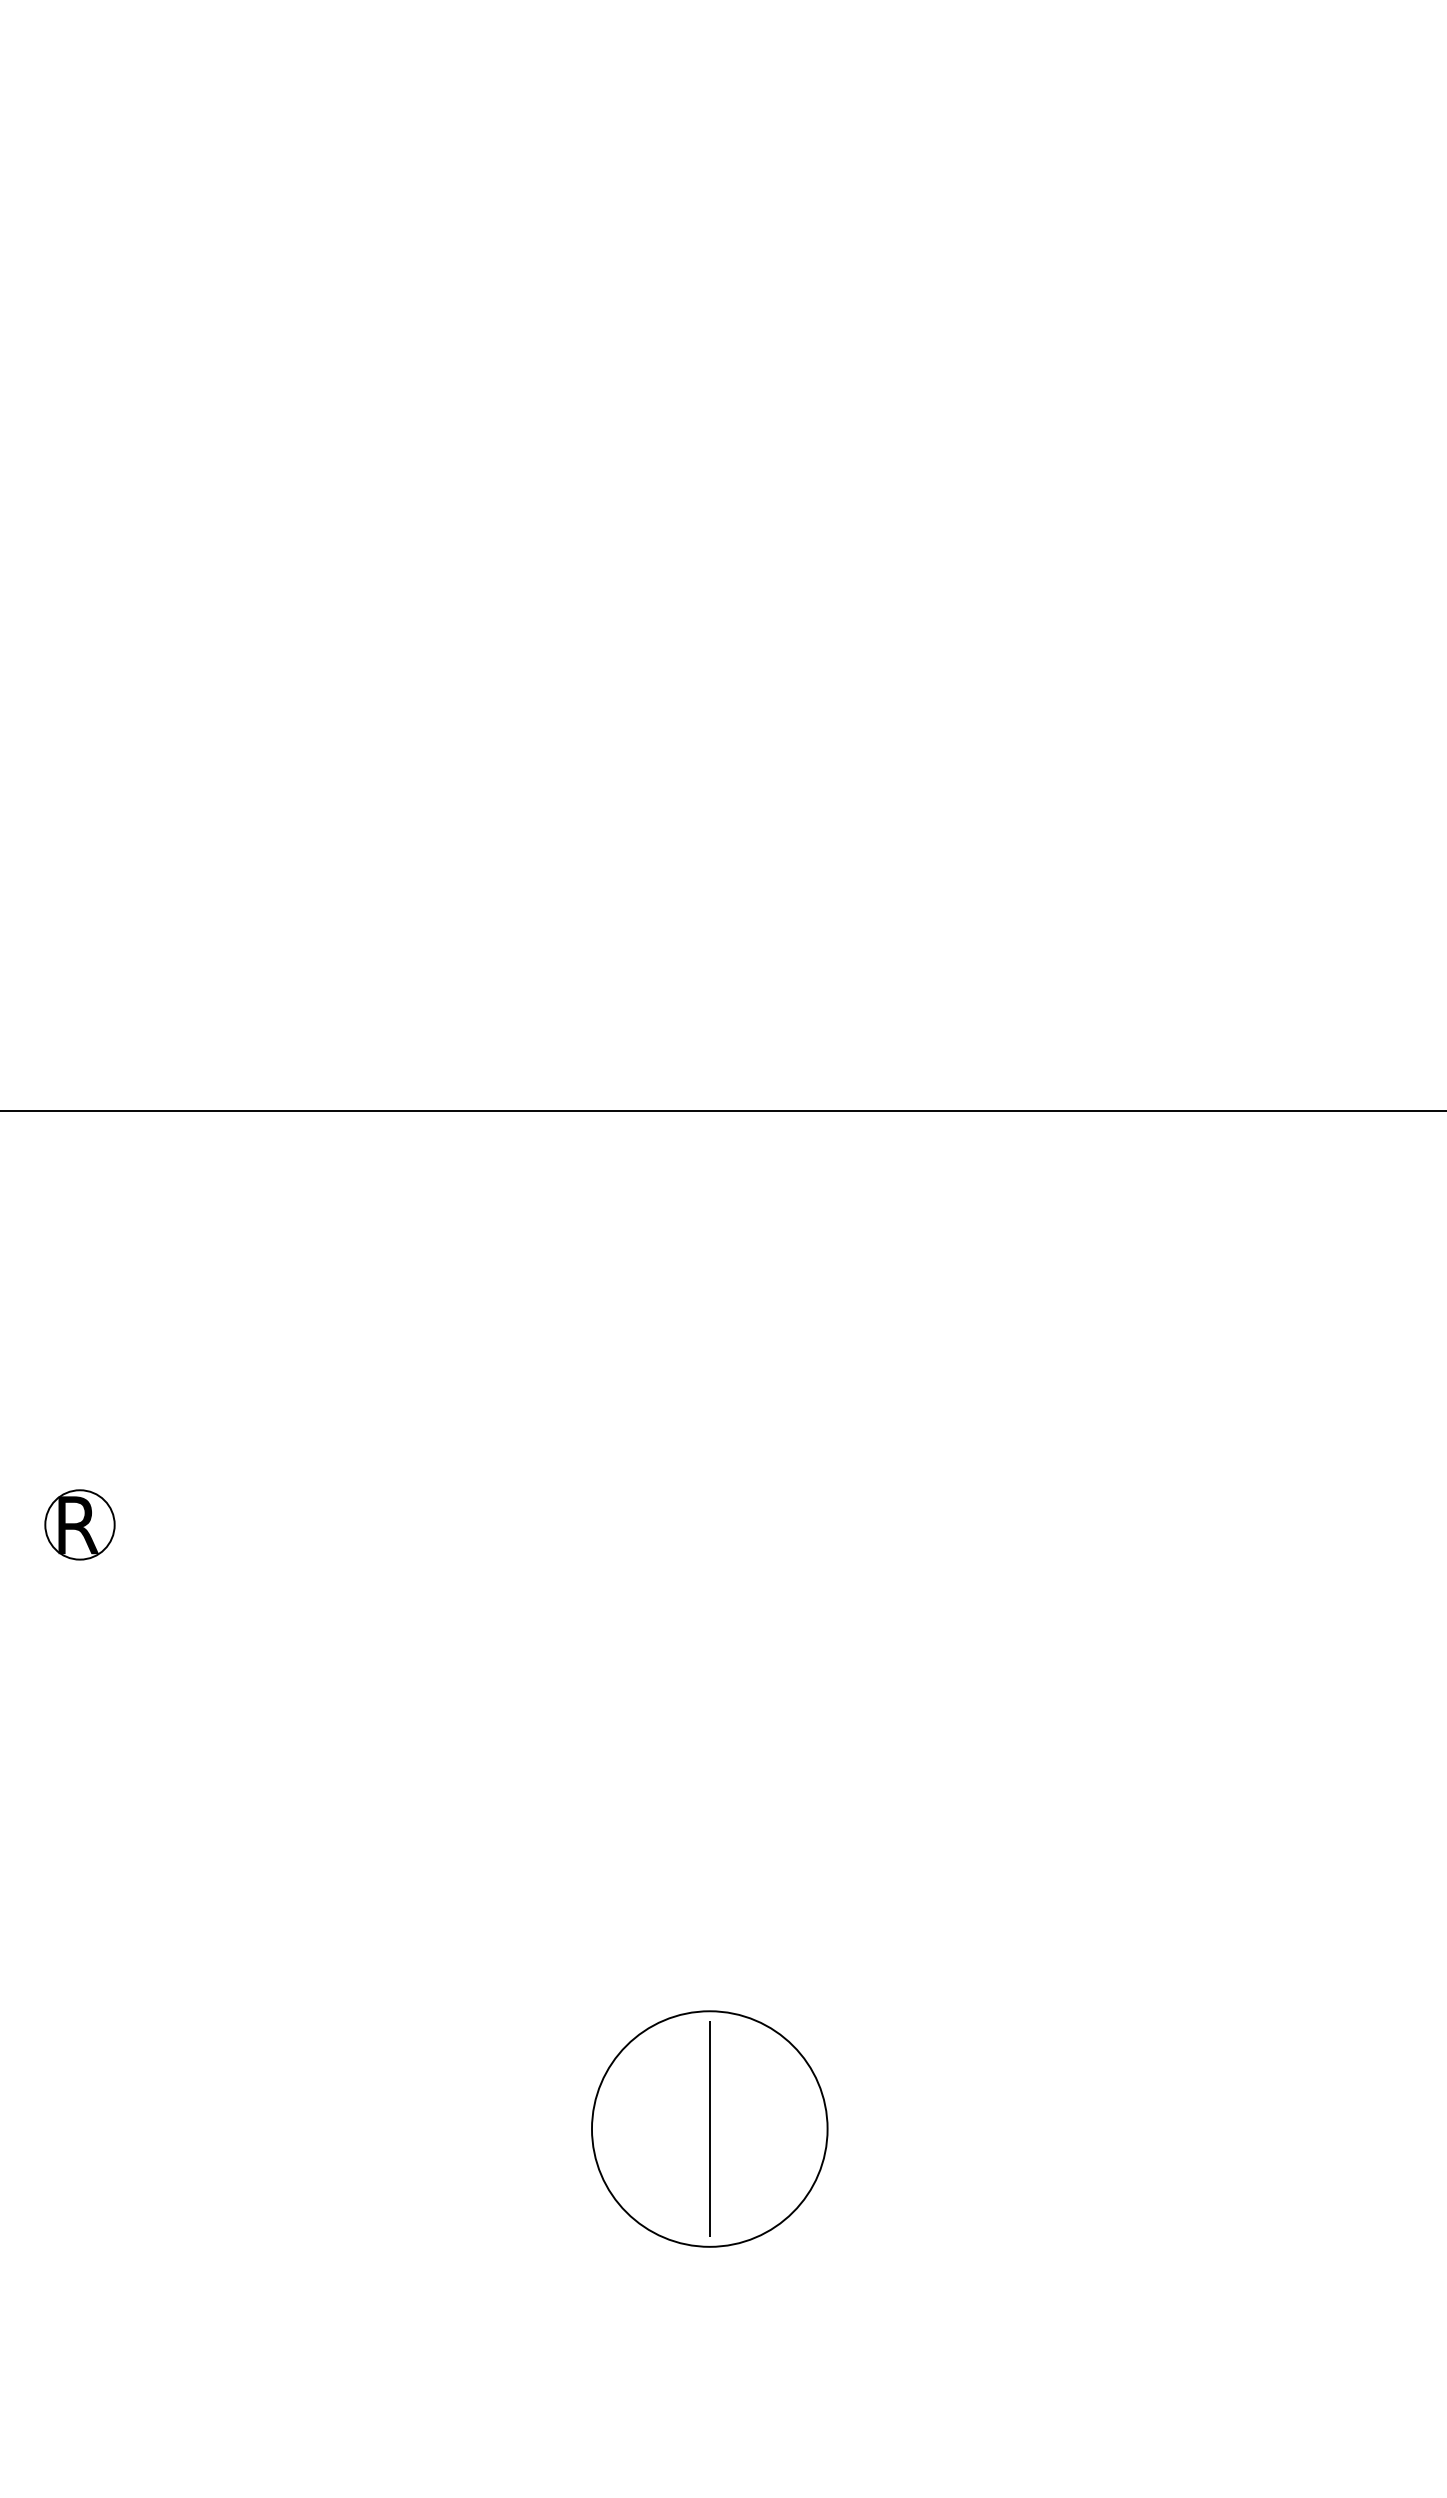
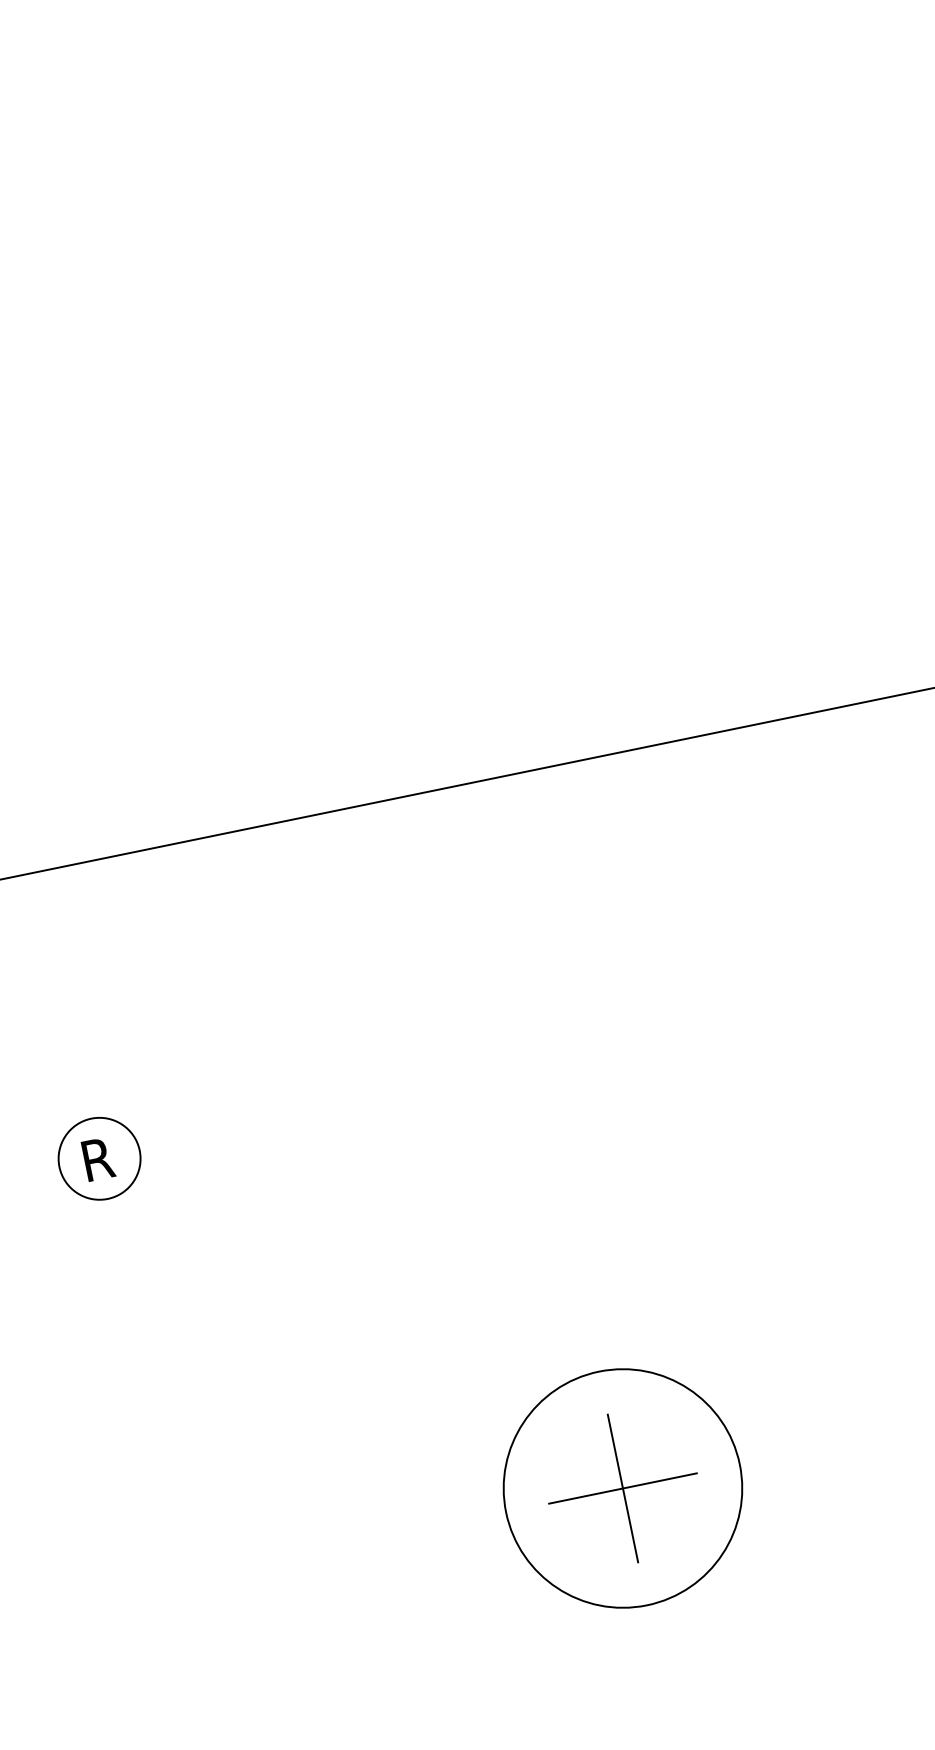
circle: (79, 1524) -> (99, 1158), size x1.67
circle: (709, 2128) -> (622, 1488), size x1.43
line: (709, 2129) -> (622, 1488), added

